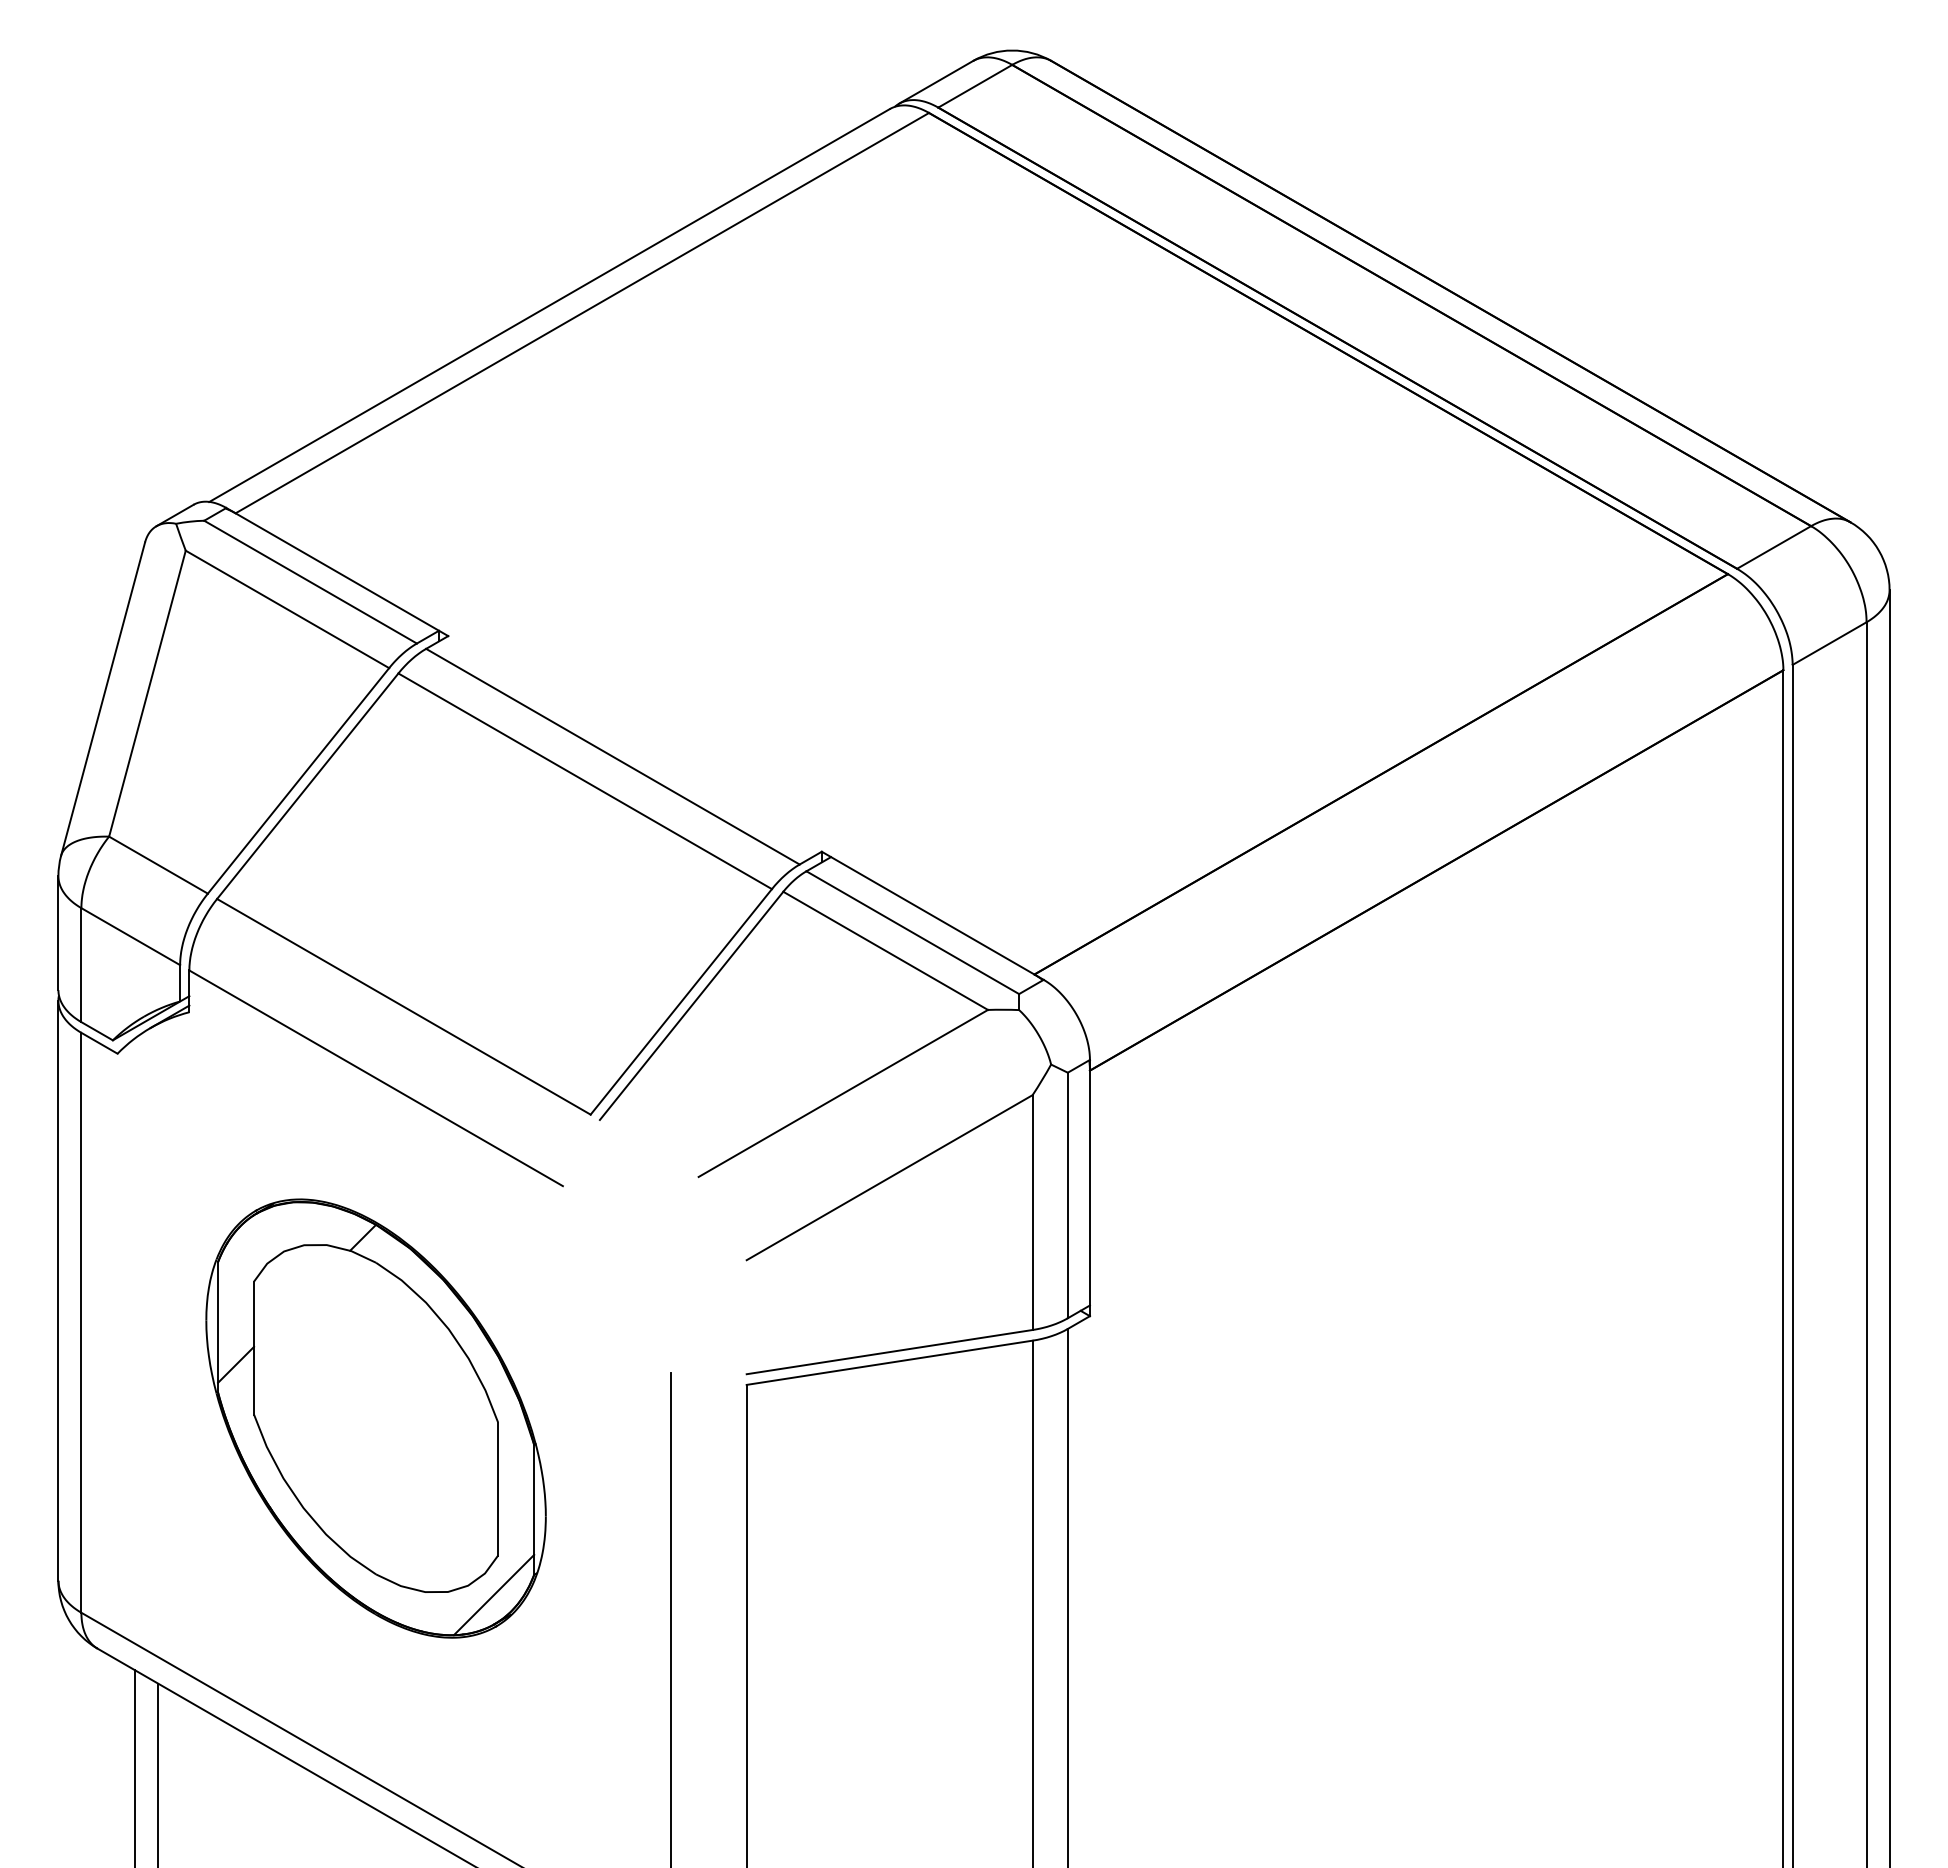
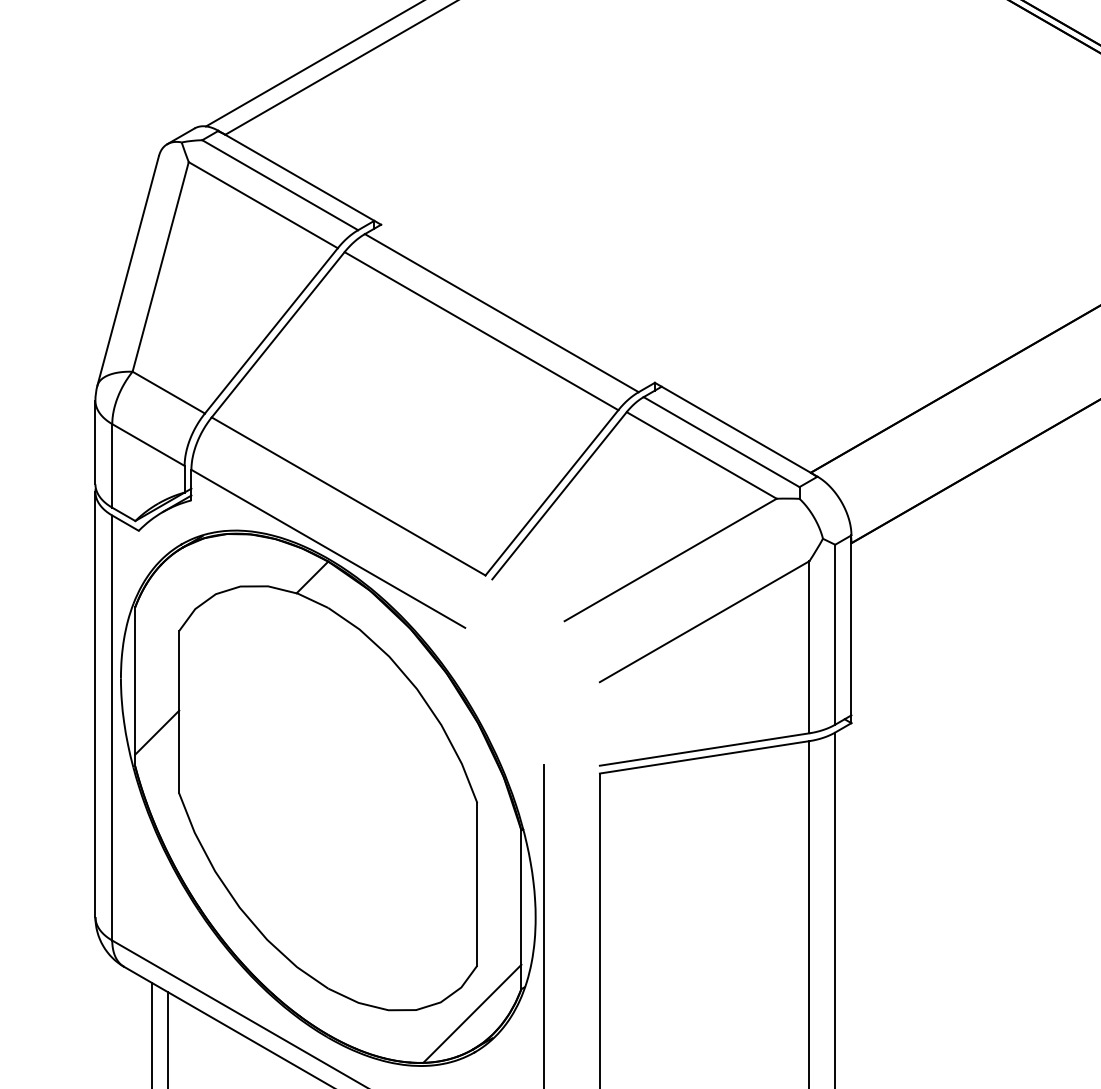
part: (375, 1418) -> (327, 798), size x1.67

